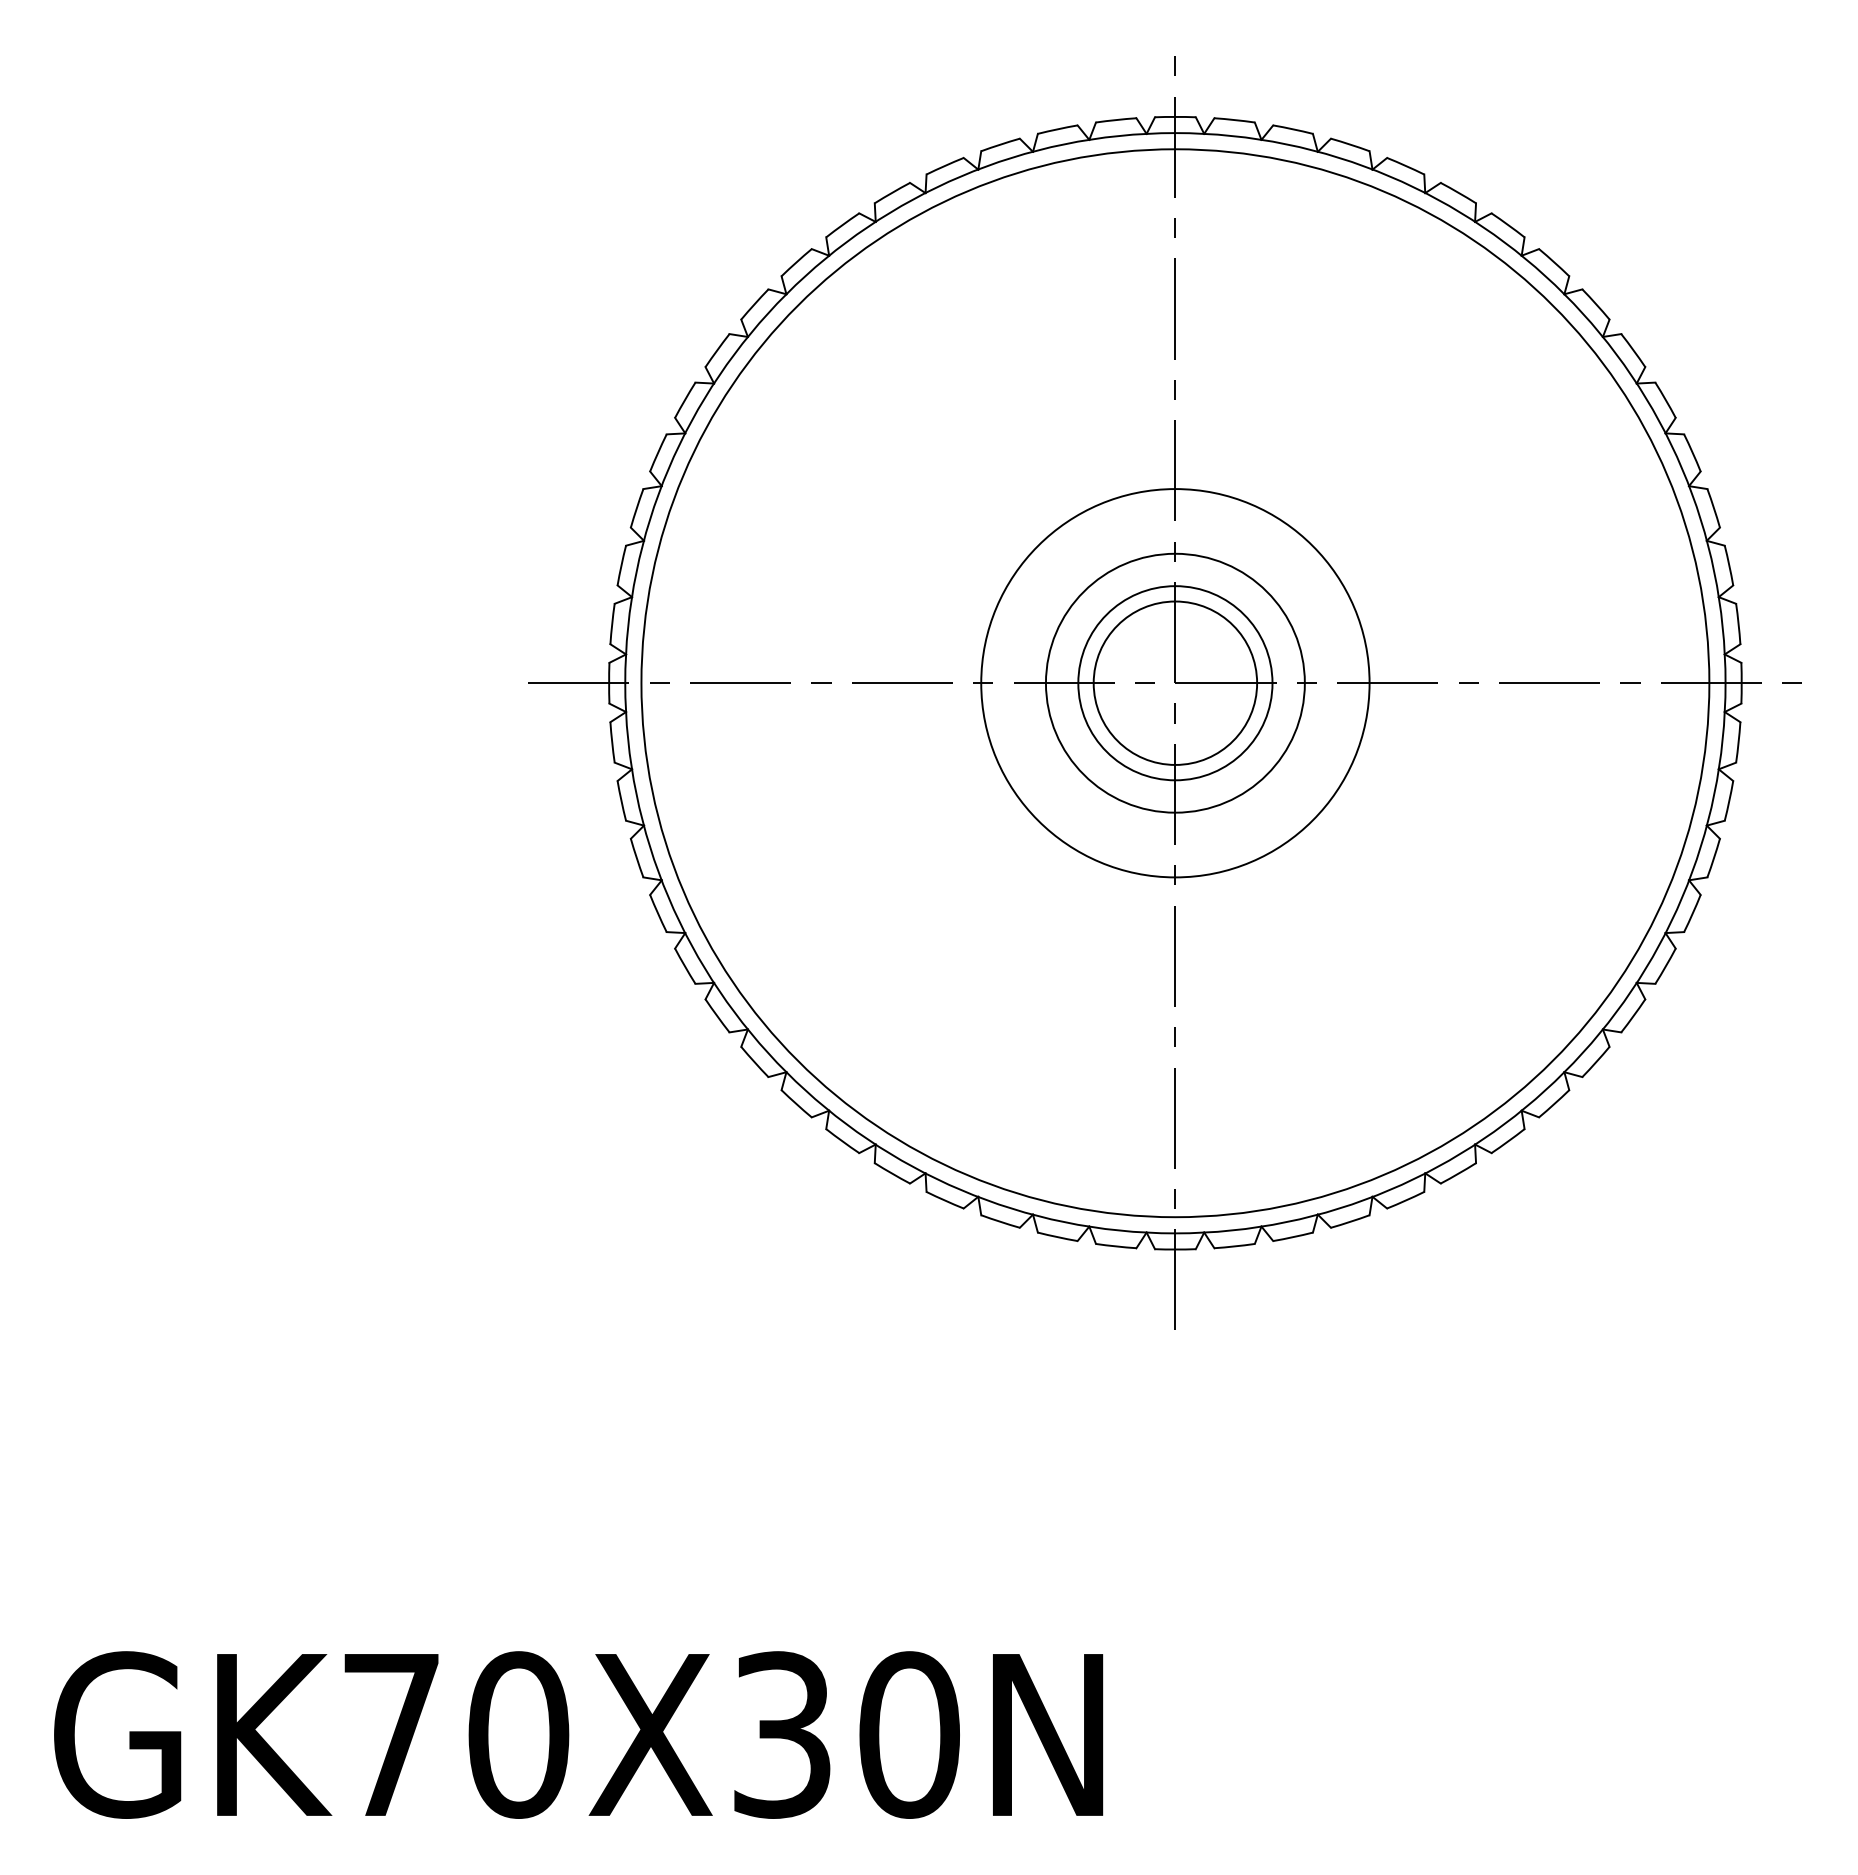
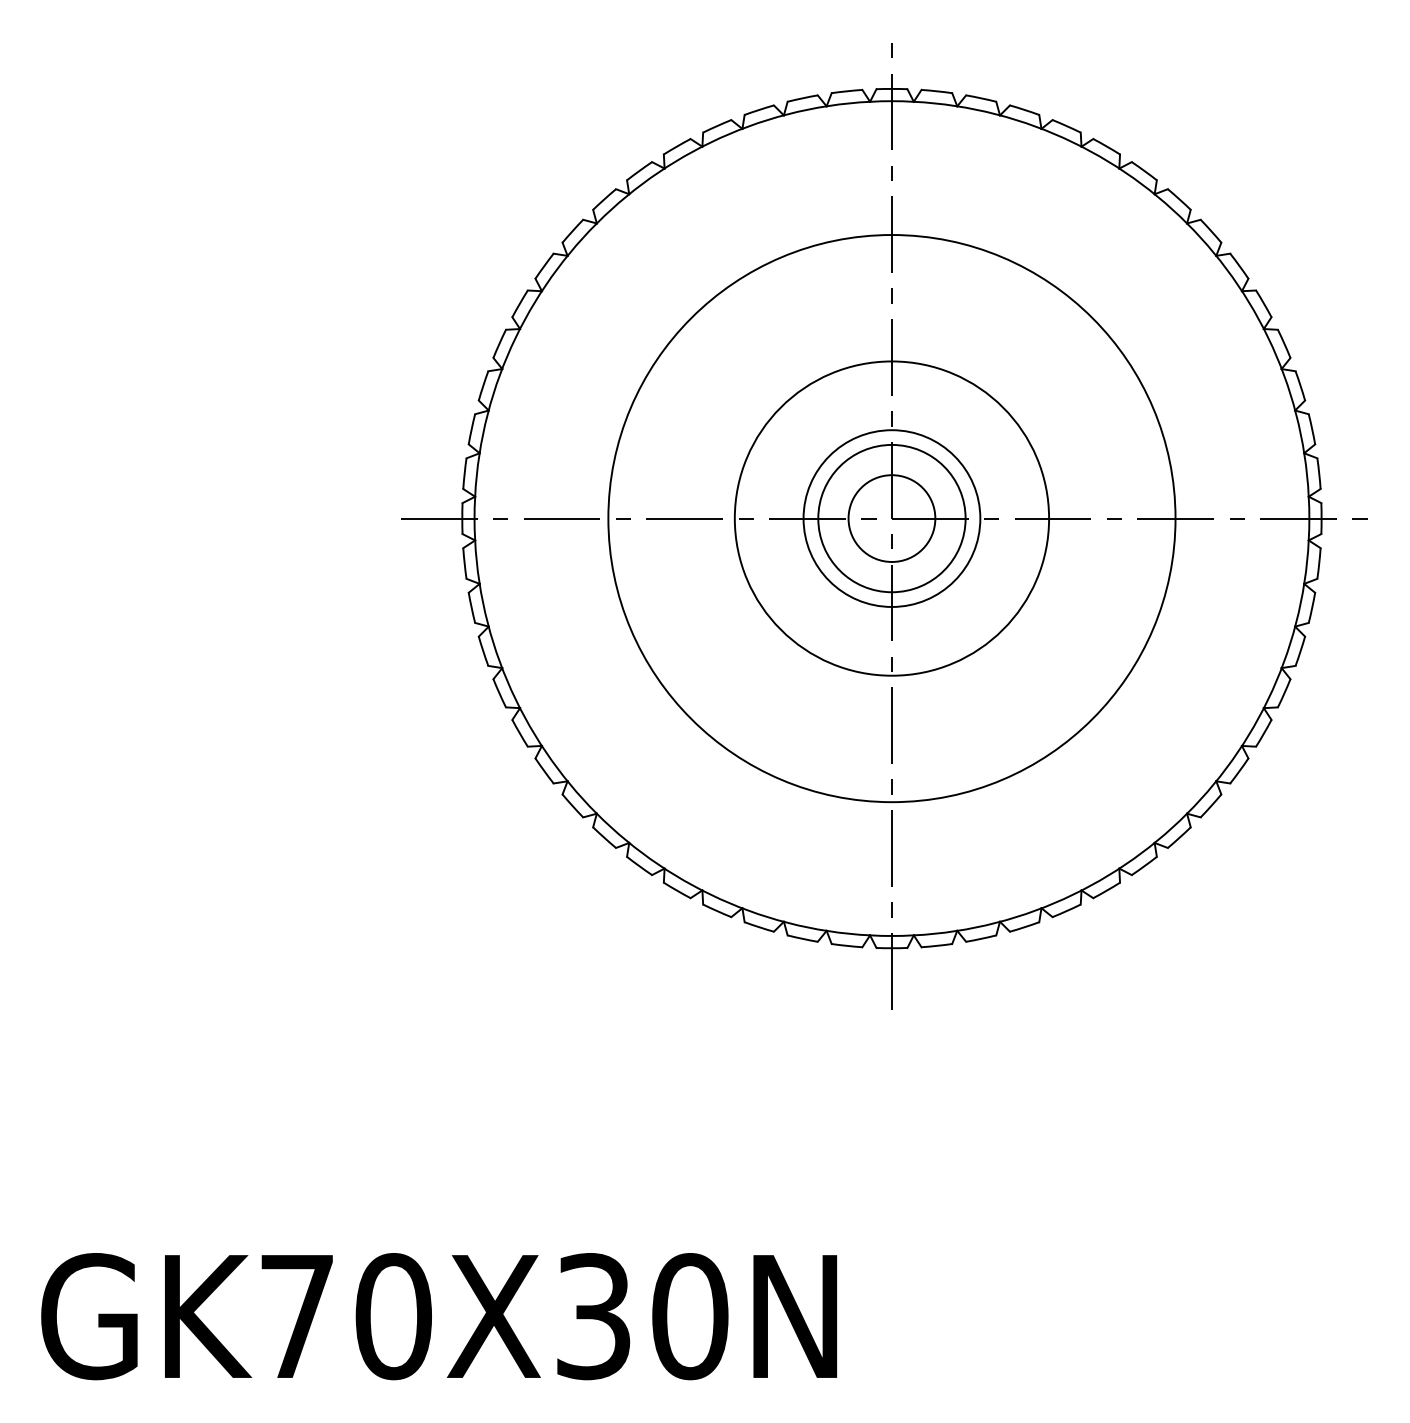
circle: (1174, 682) -> (891, 518), size x1.6
circle: (1175, 682) -> (892, 518), size x0.7
circle: (1175, 683) -> (892, 518), size x0.6
circle: (1175, 683) -> (892, 518), size x0.7

